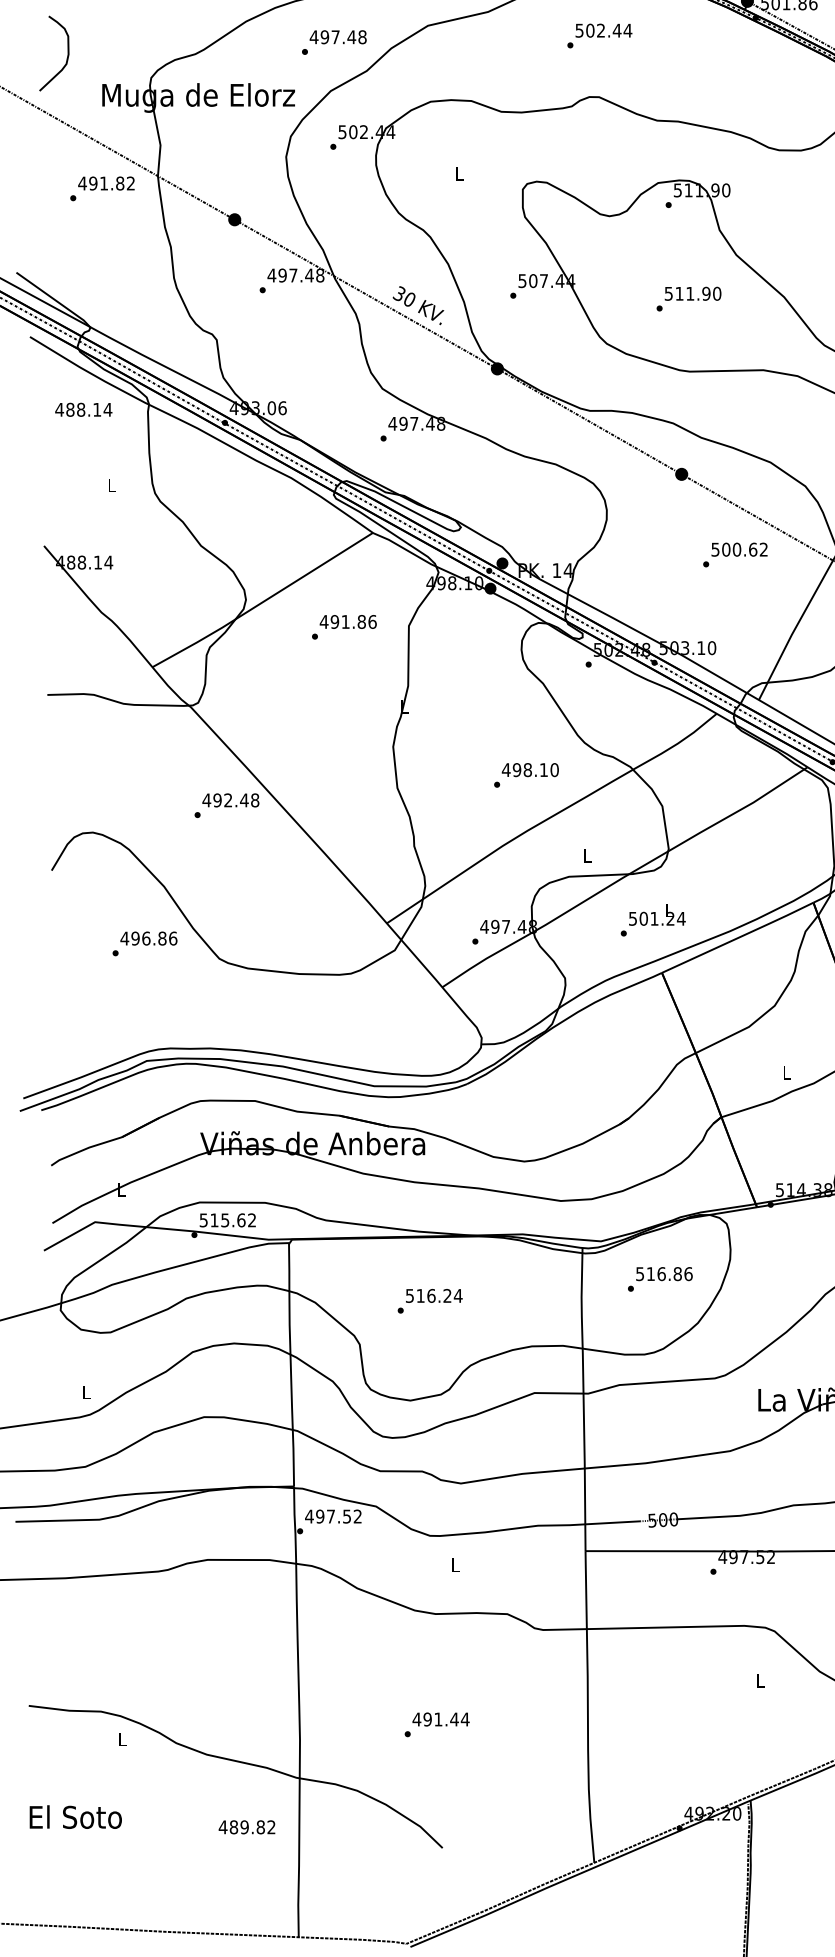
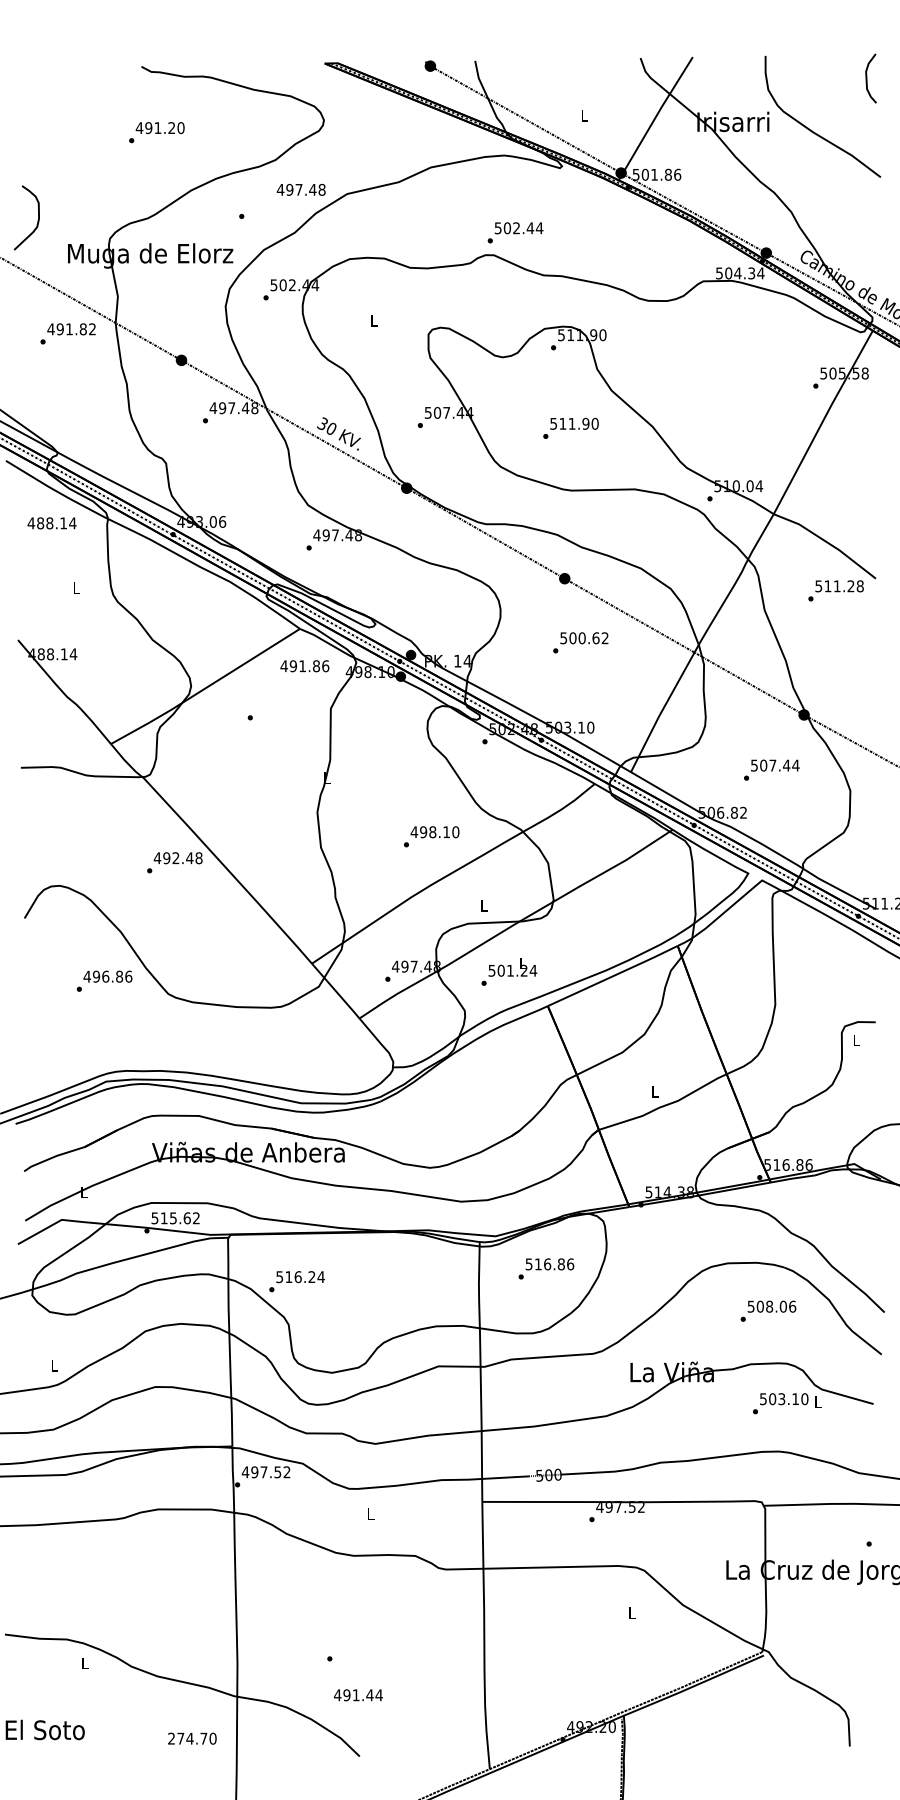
text: (599, 35) -> (515, 232), moved
text: (337, 36) -> (300, 189), moved
text: (735, 554) -> (580, 642), moved
text: (347, 622) -> (304, 666), moved
text: (653, 919) -> (509, 971), moved
text: (429, 1301) -> (296, 1281), moved
text: (441, 1719) -> (358, 1695), moved
text: (246, 1827) -> (191, 1738), 489.82 -> 274.70

